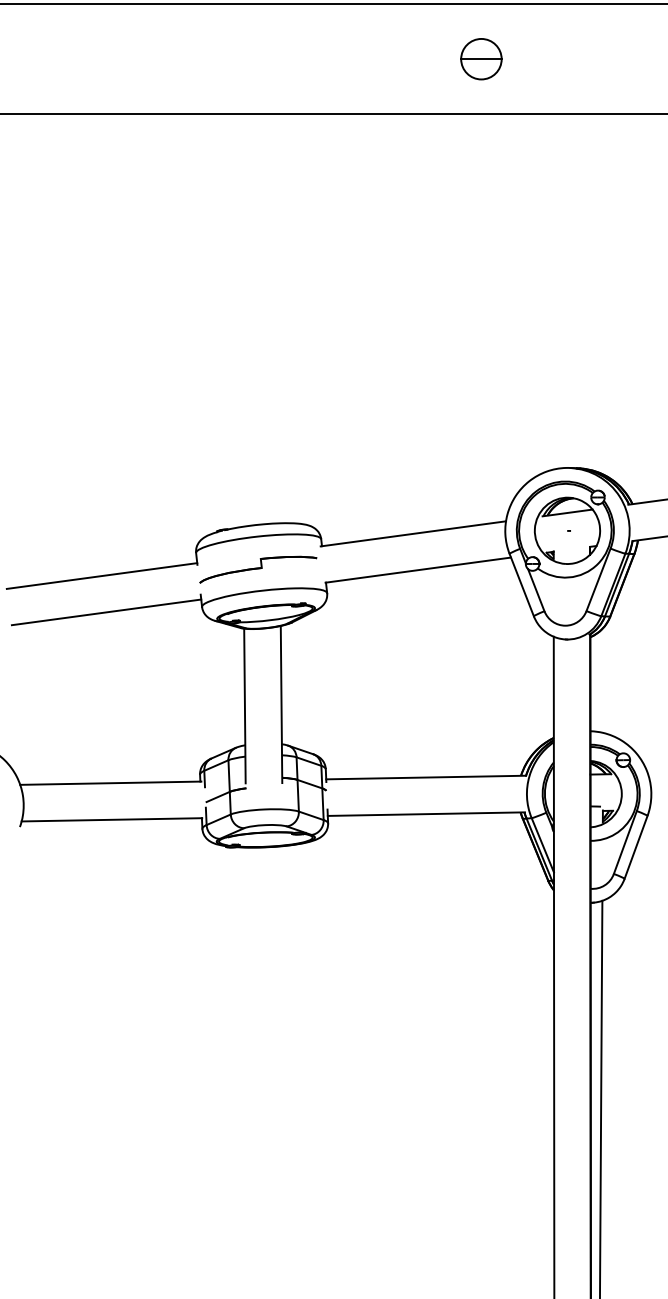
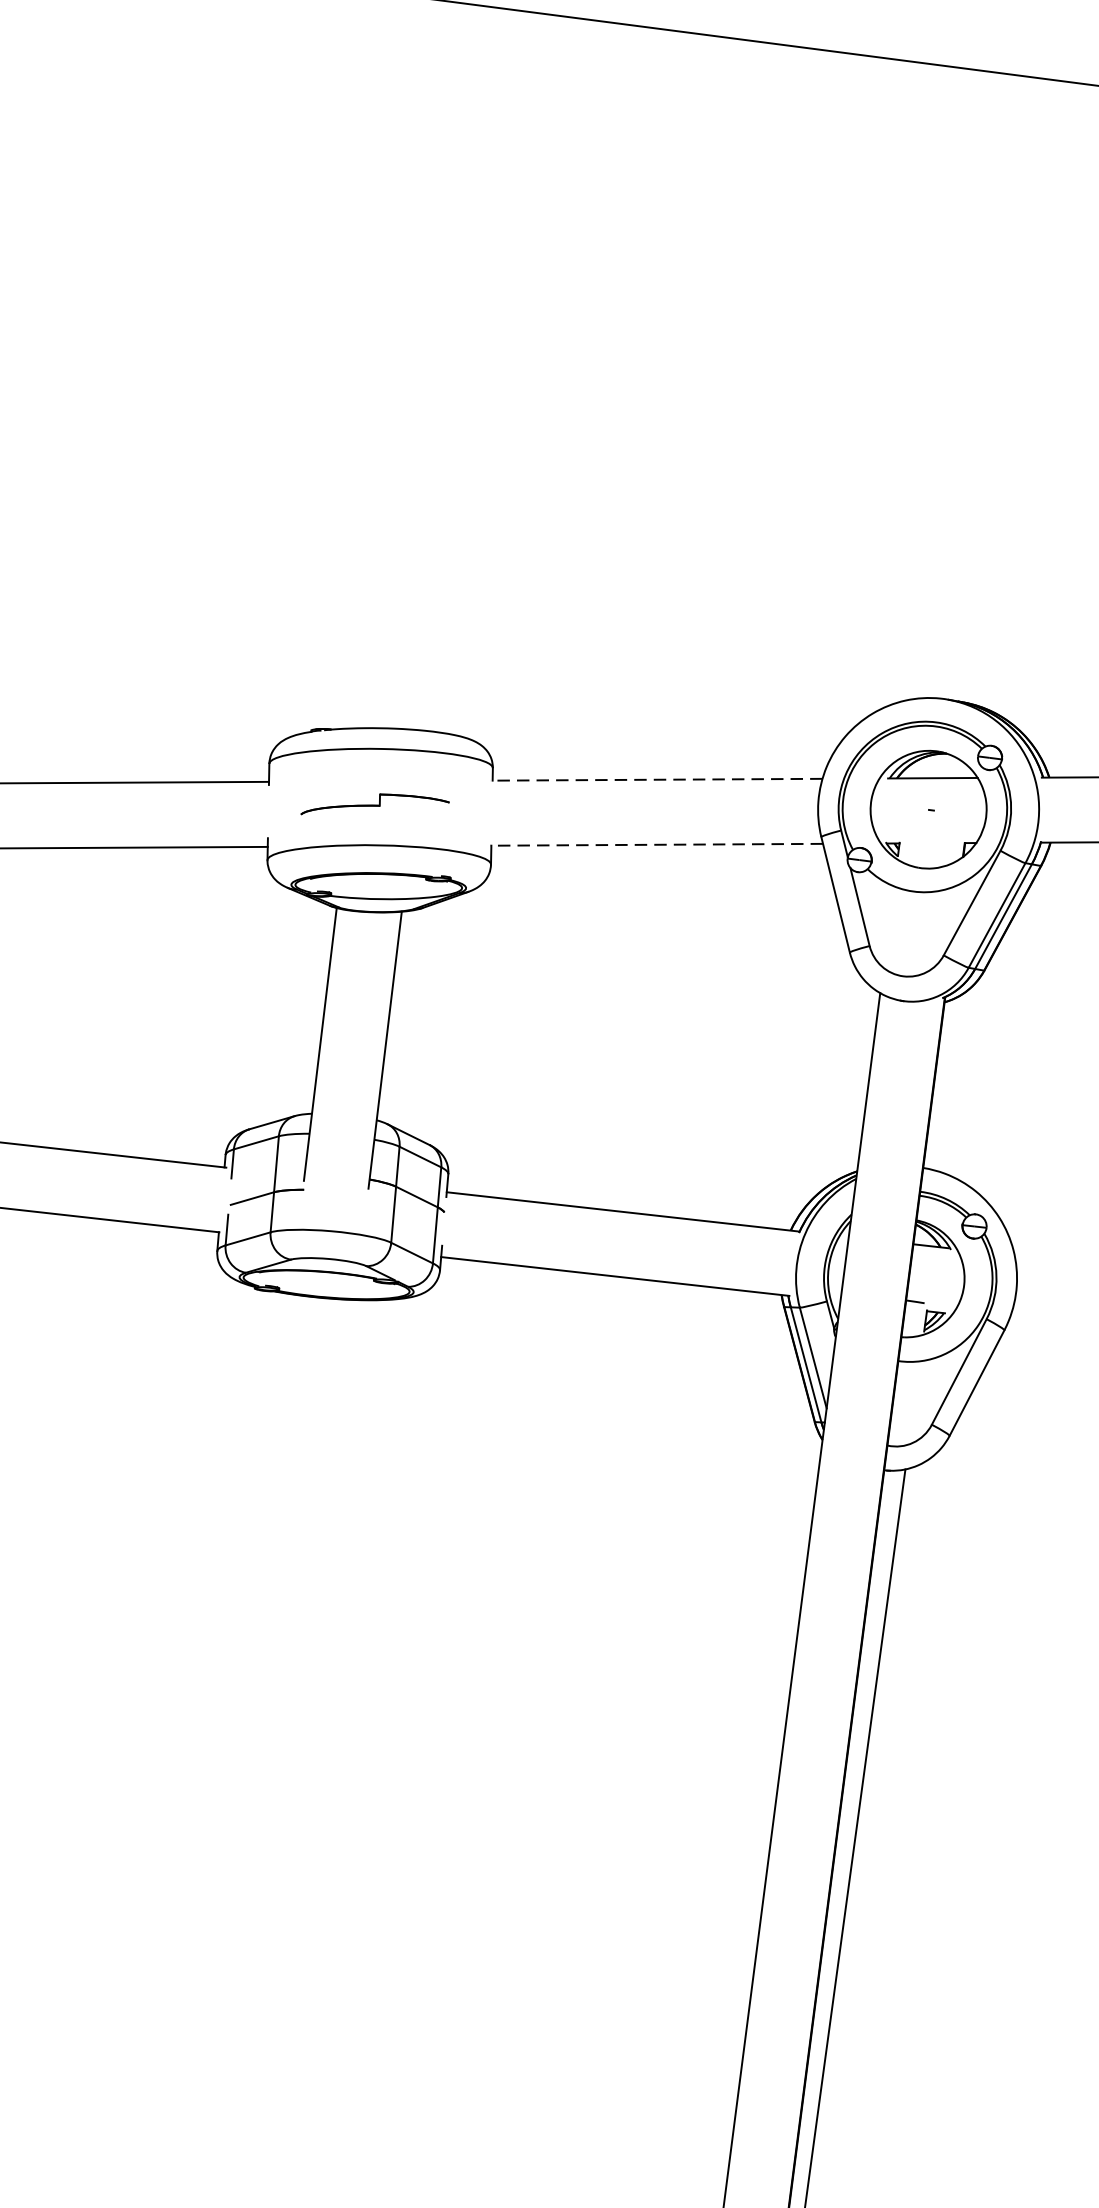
line: (413, 533) -> (656, 779), solid -> dashed
part: (258, 569) -> (375, 807), size x0.7
line: (418, 570) -> (657, 845), solid -> dashed

